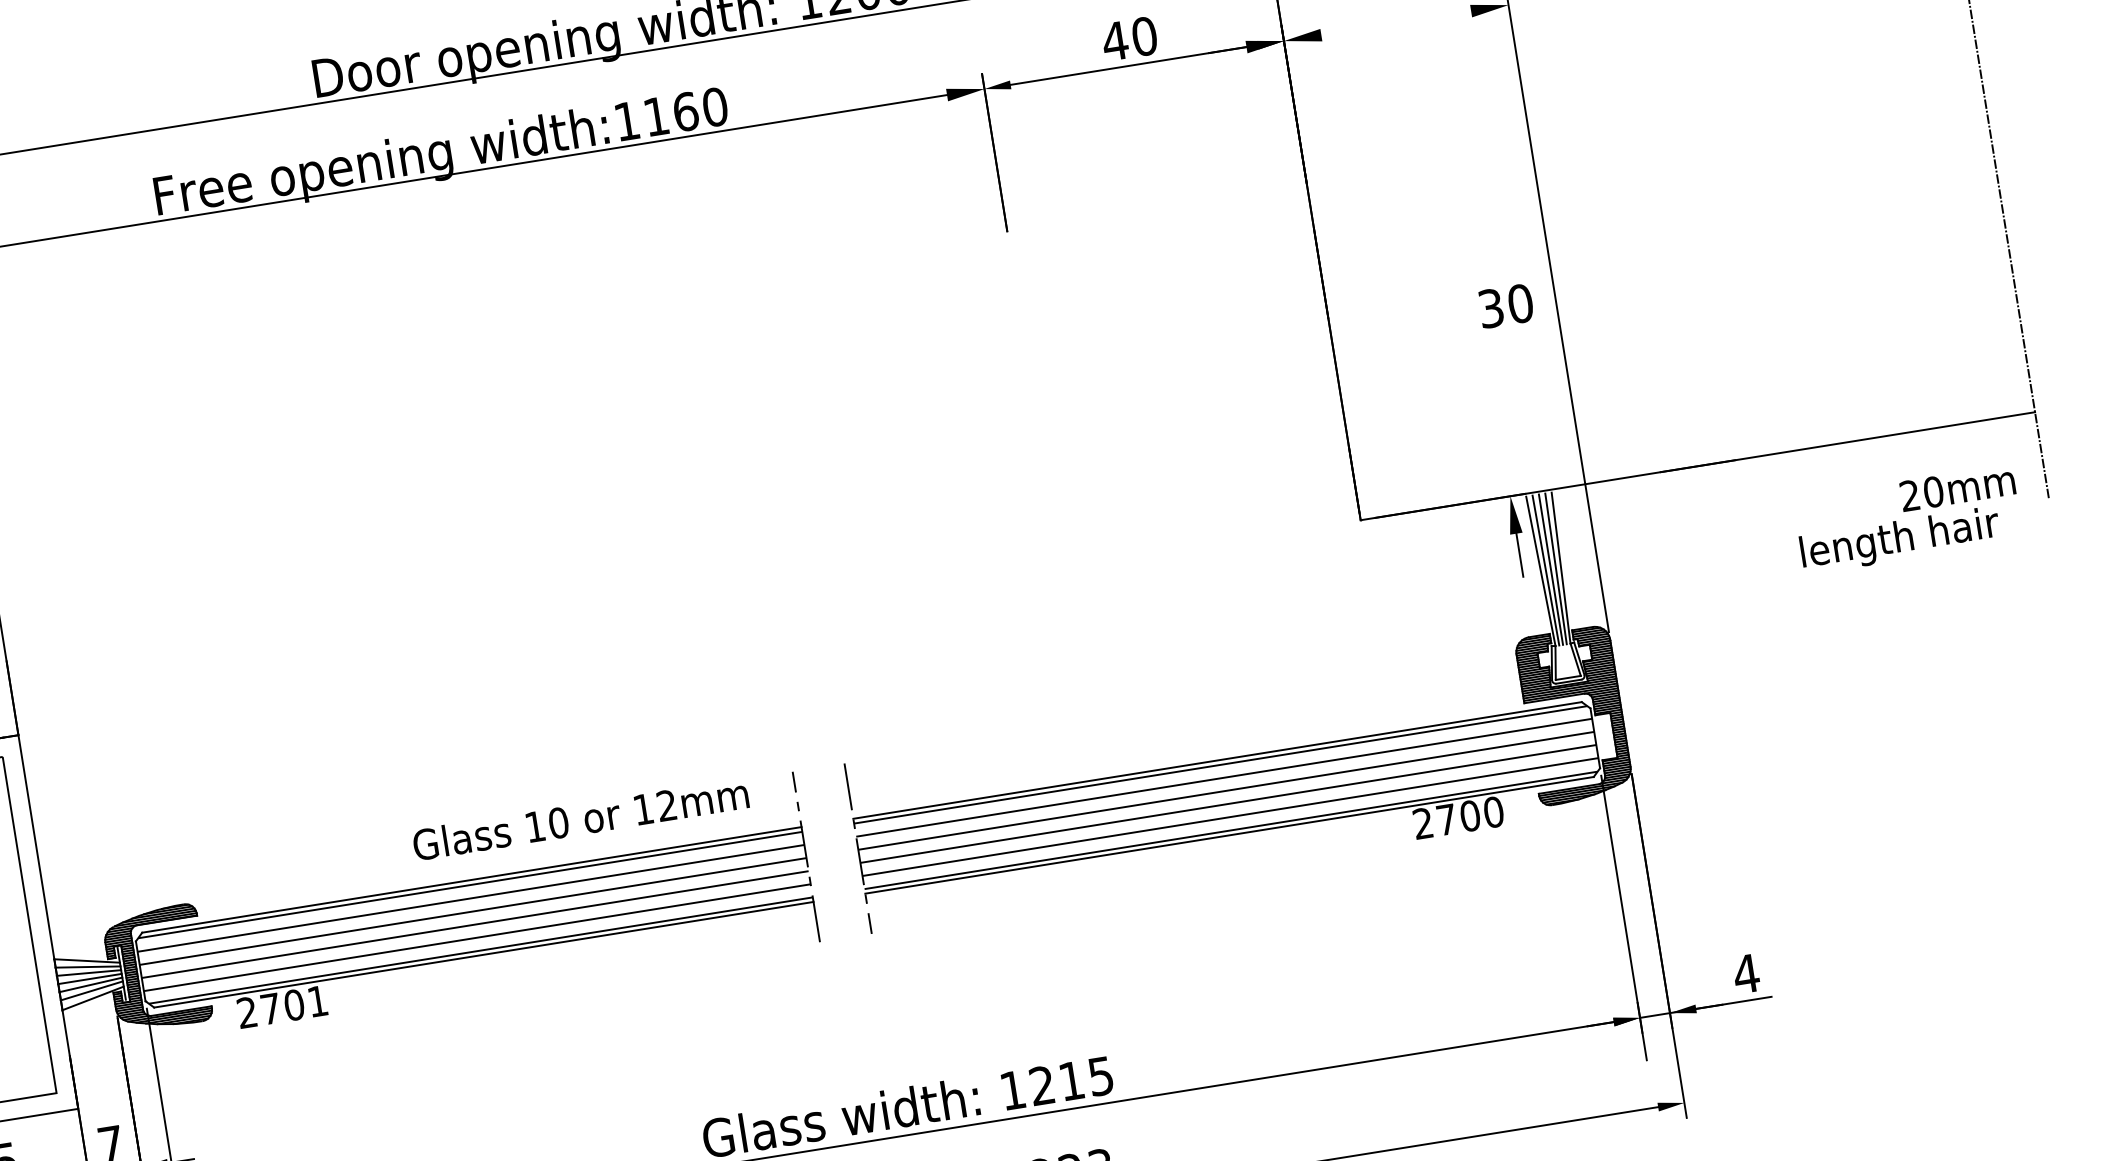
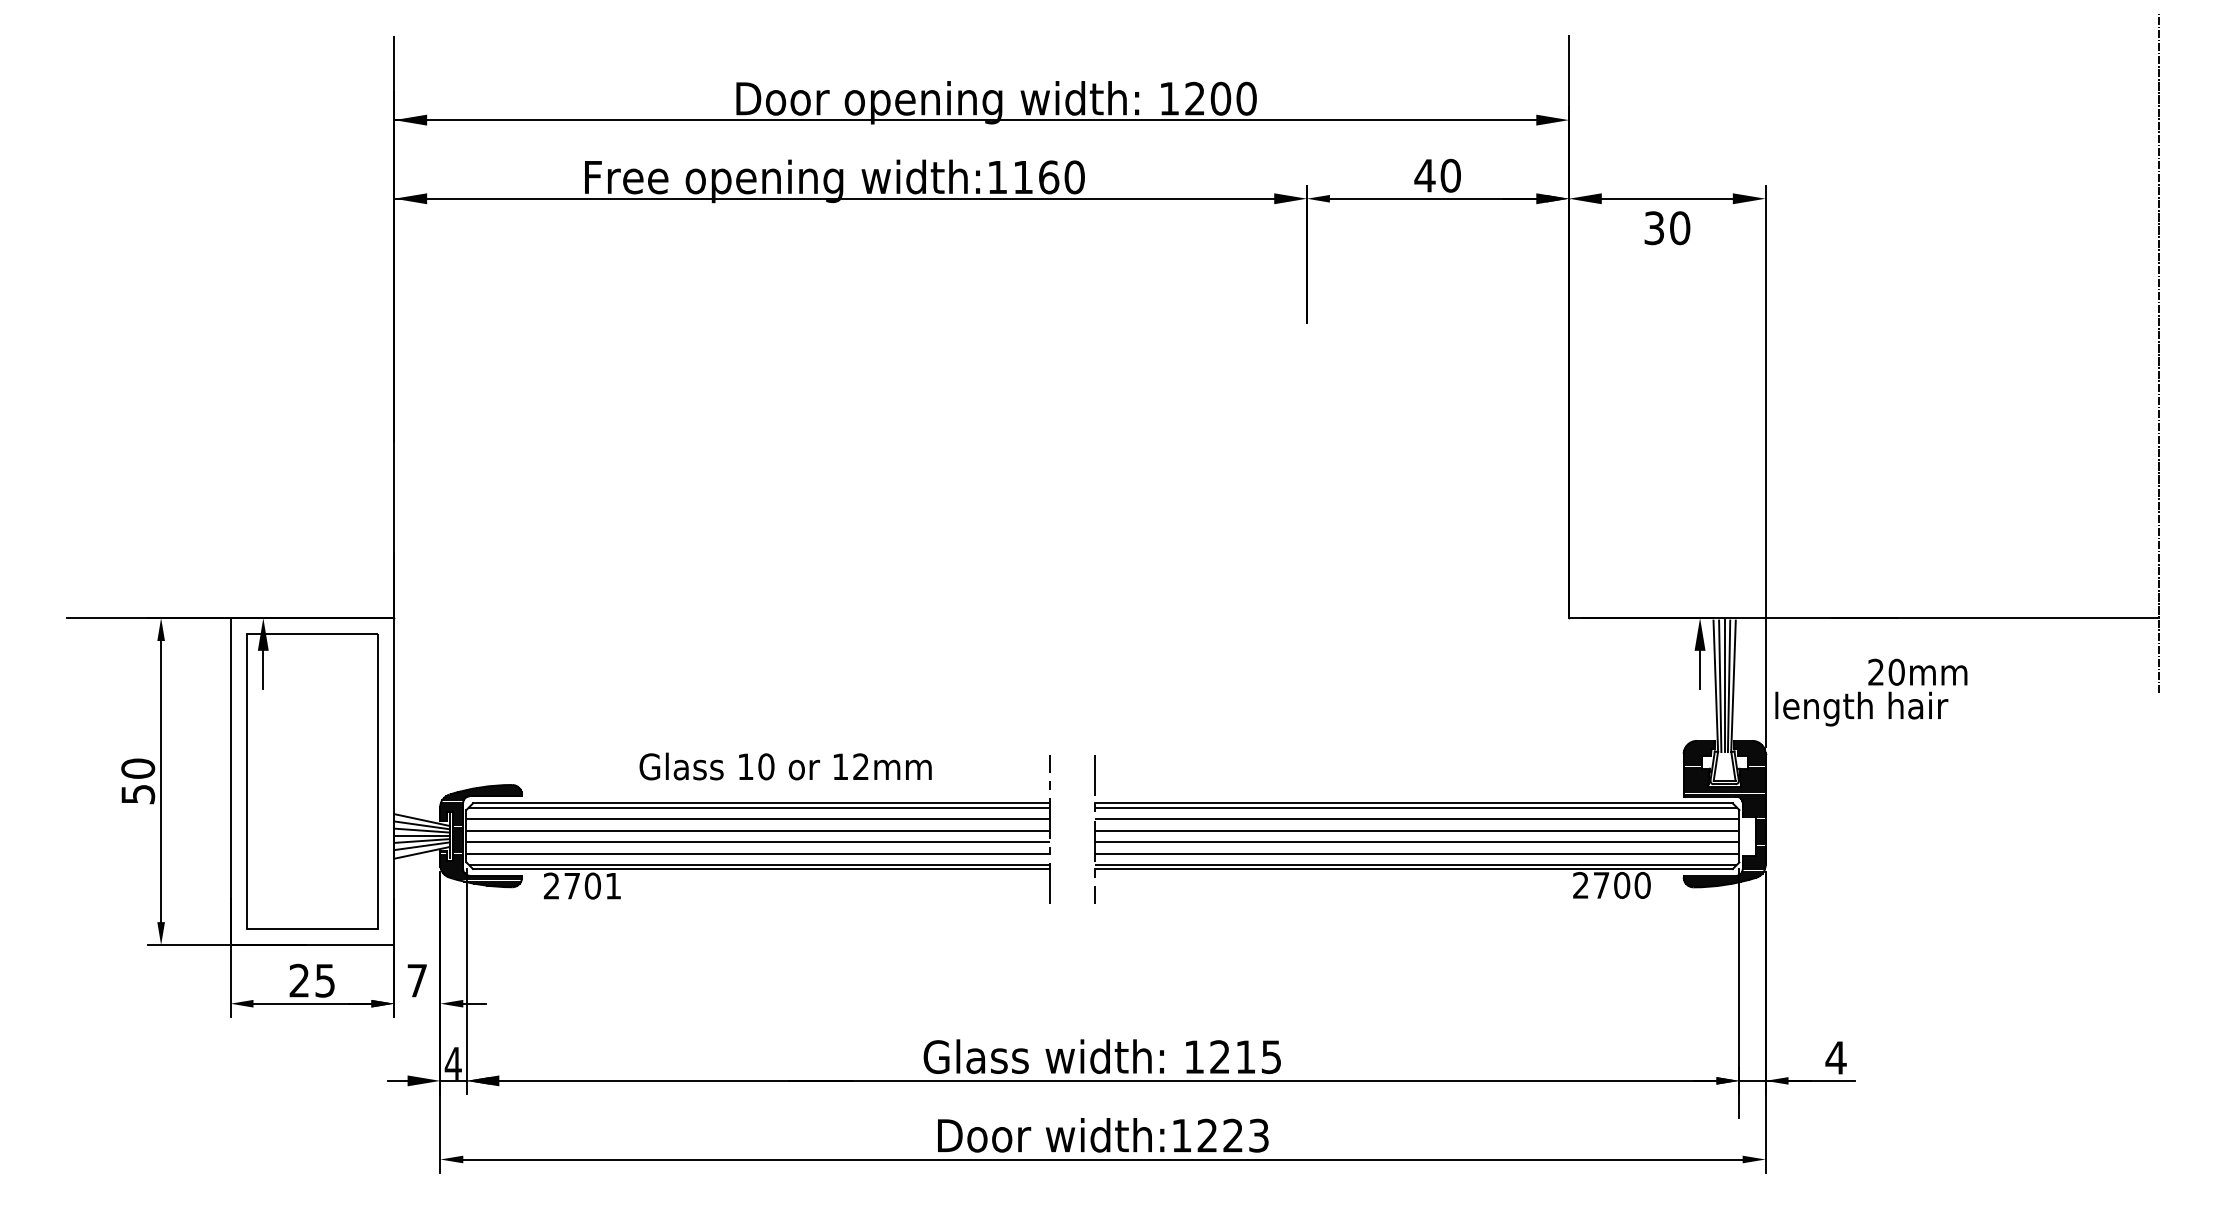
line: (1395, 22) -> (1666, 198), added
text: (1506, 306) -> (1667, 228), moved
text: (1908, 519) -> (1871, 692), moved
text: (580, 819) -> (785, 766), moved

